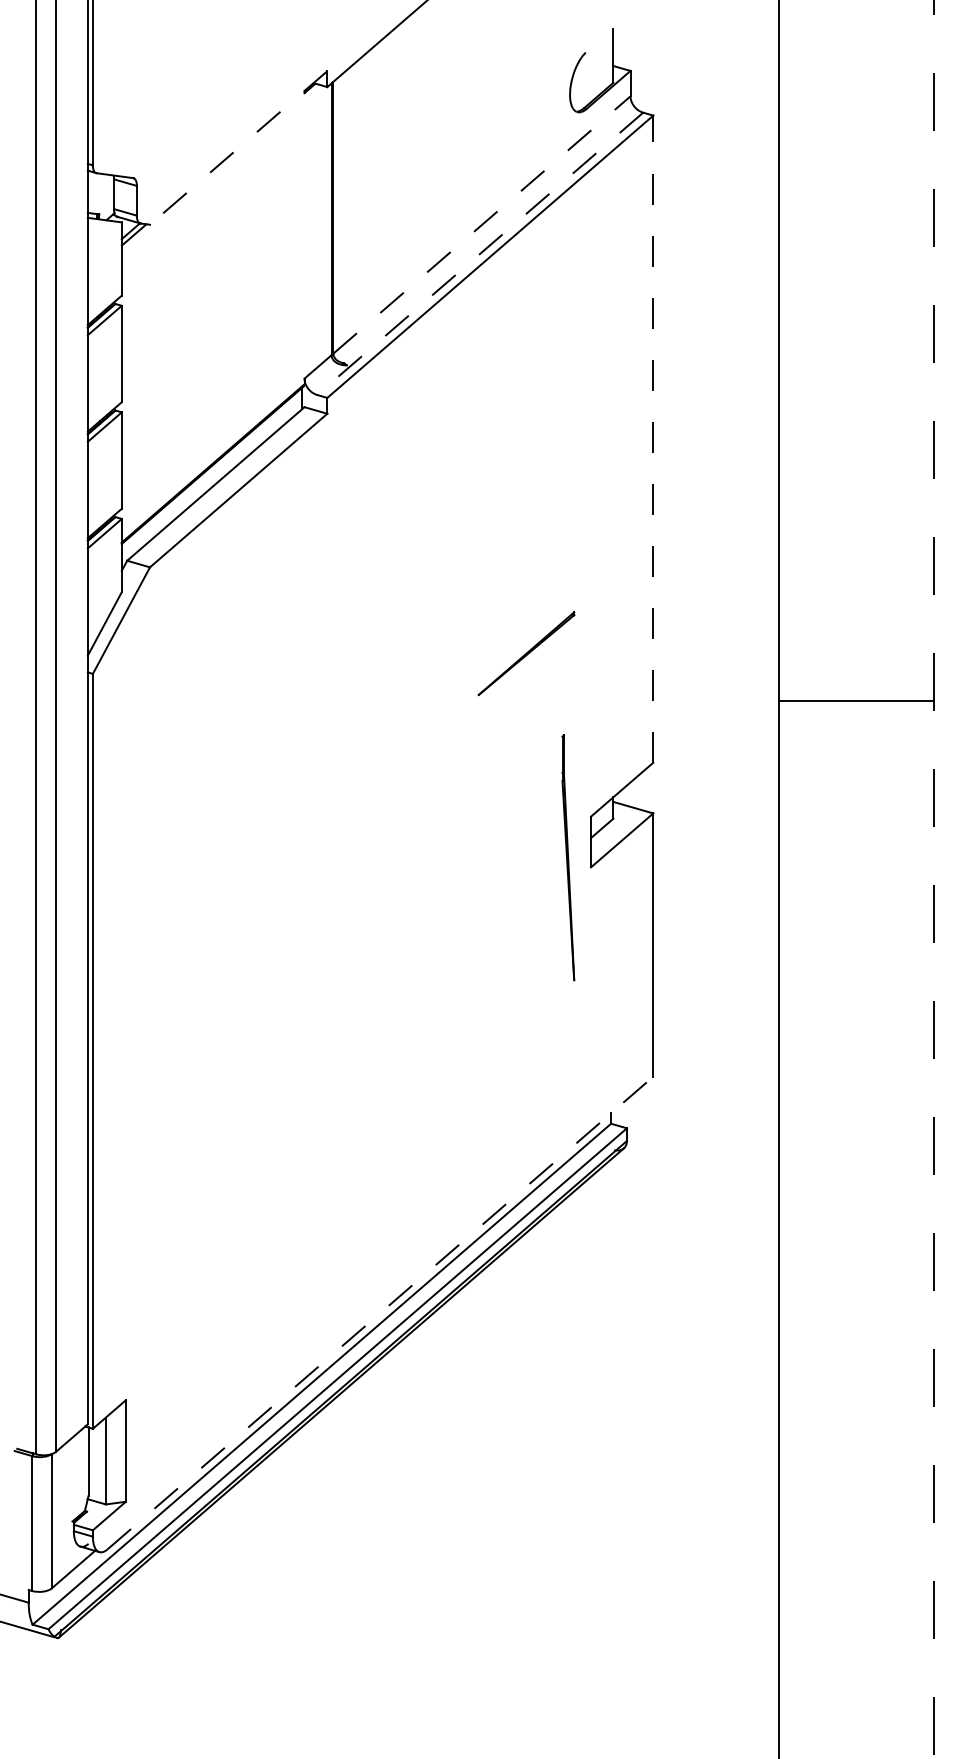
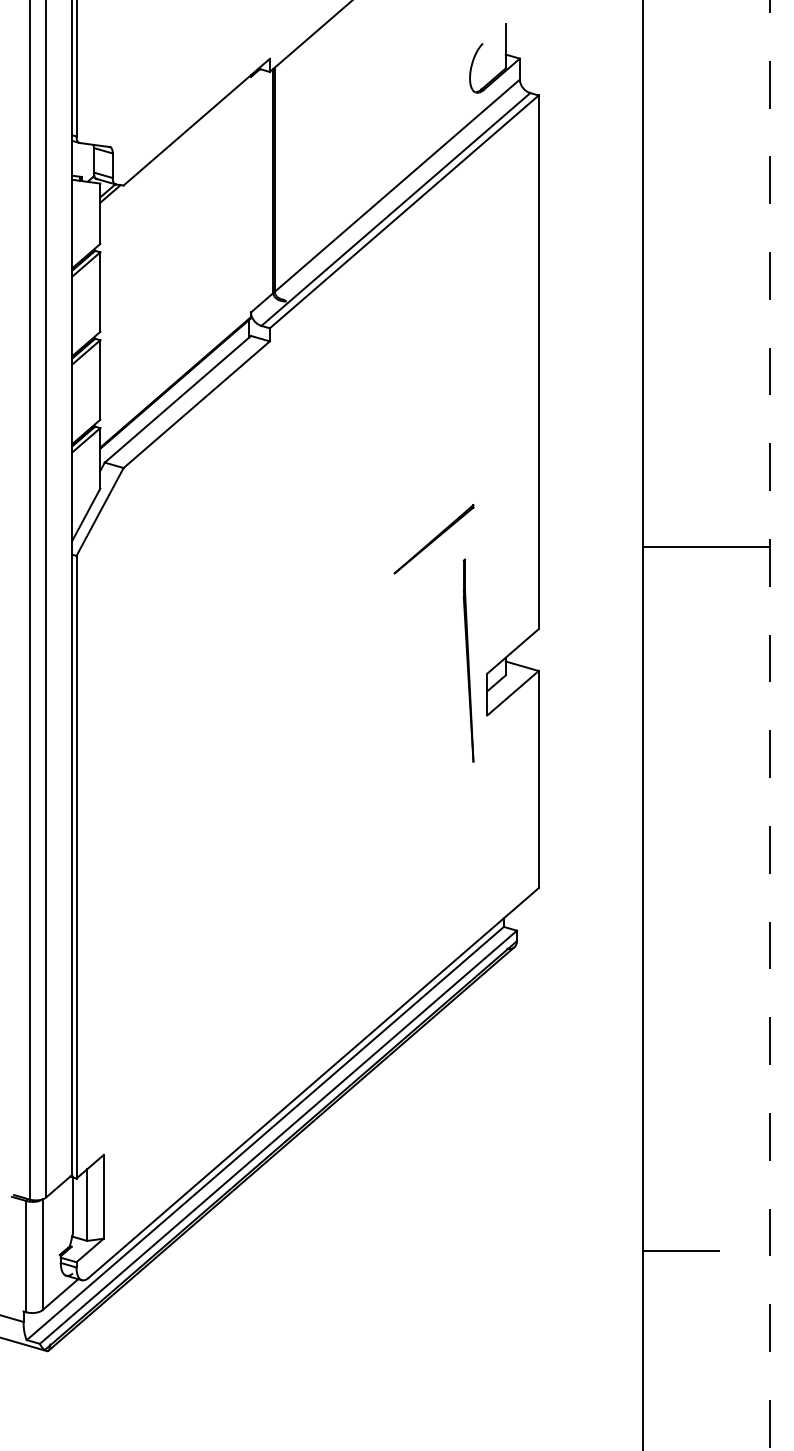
line: (238, 148) -> (196, 122), dashed -> solid
line: (482, 224) -> (397, 185), dashed -> solid
line: (479, 253) -> (395, 209), dashed -> solid
line: (653, 439) -> (538, 362), dashed -> solid
line: (856, 701) -> (706, 547), moved
part: (568, 857) -> (468, 660), moved
line: (380, 1313) -> (313, 1083), dashed -> solid
line: (825, 1516) -> (680, 1250), added

